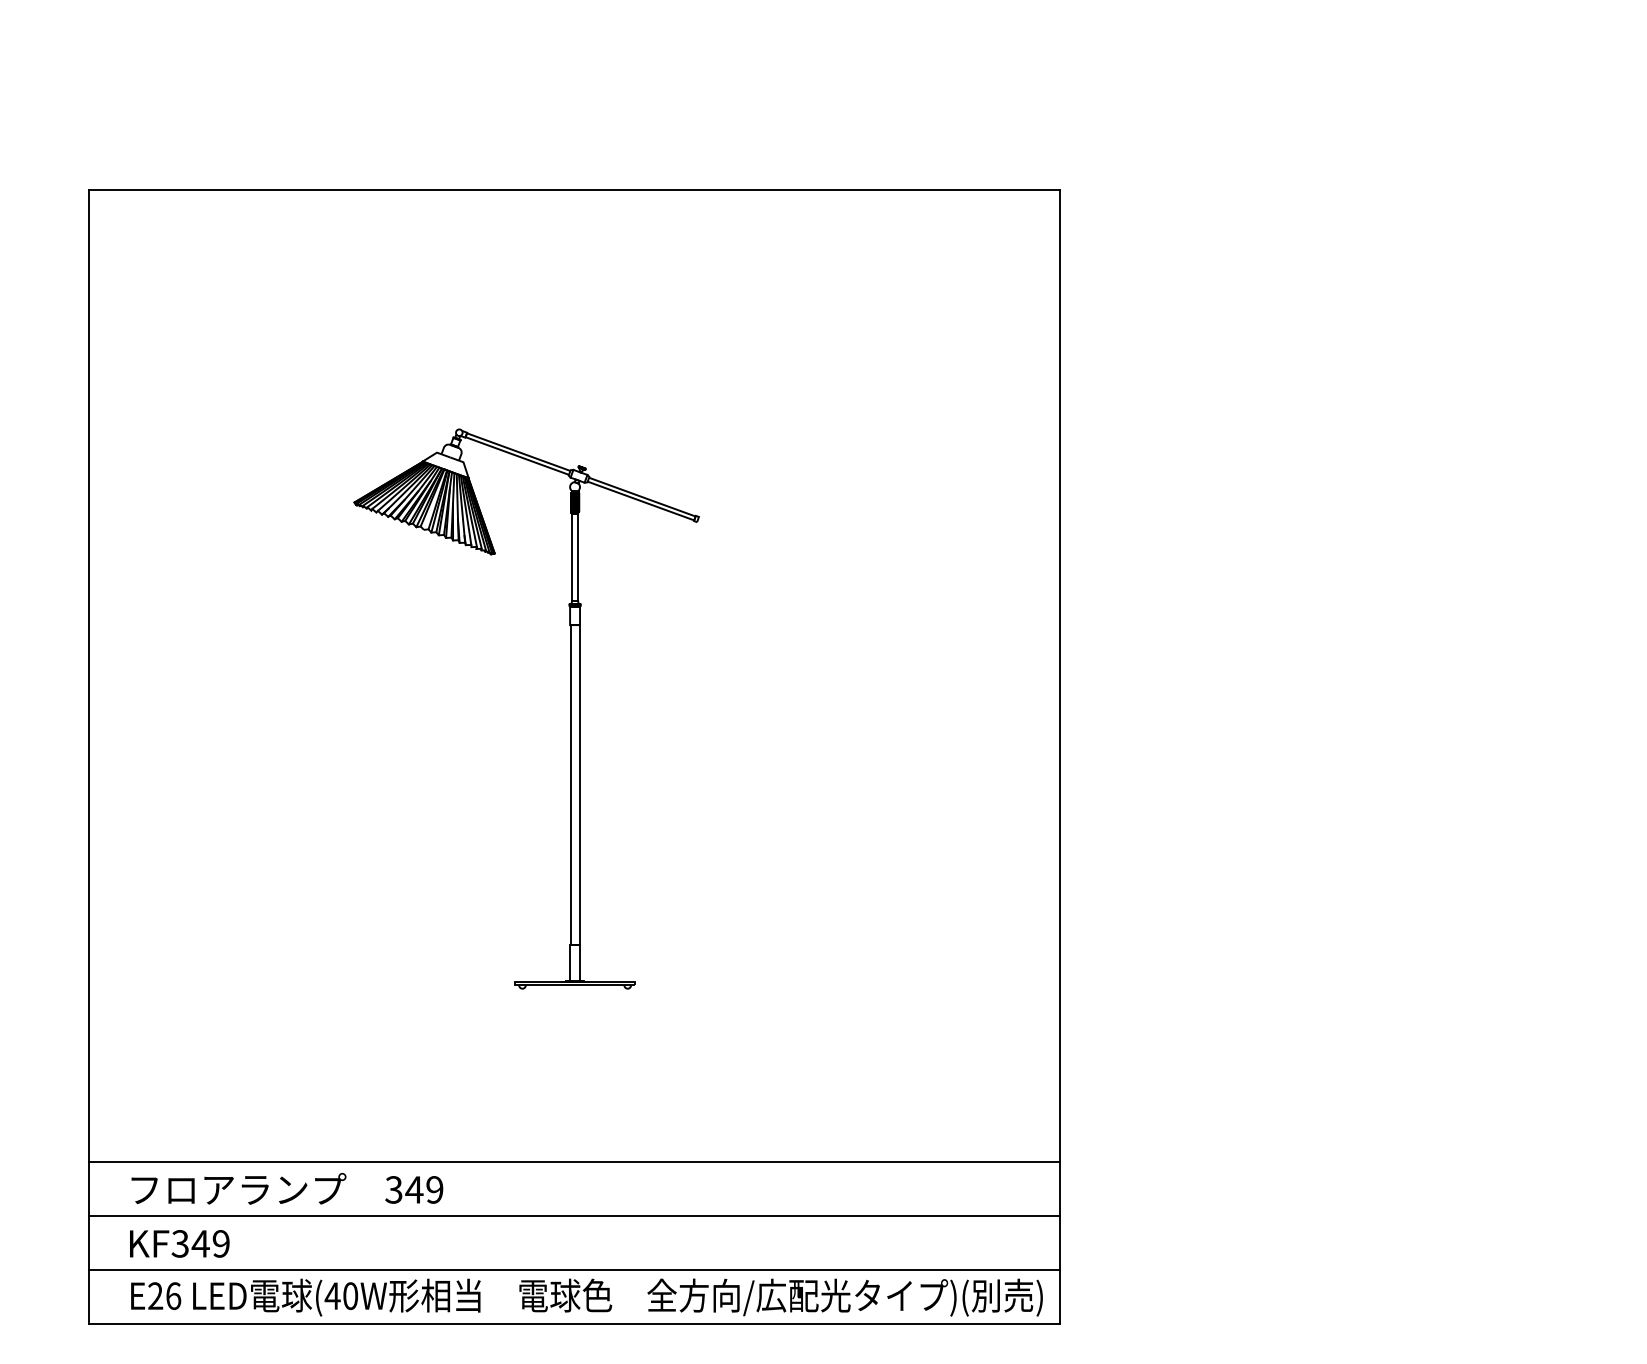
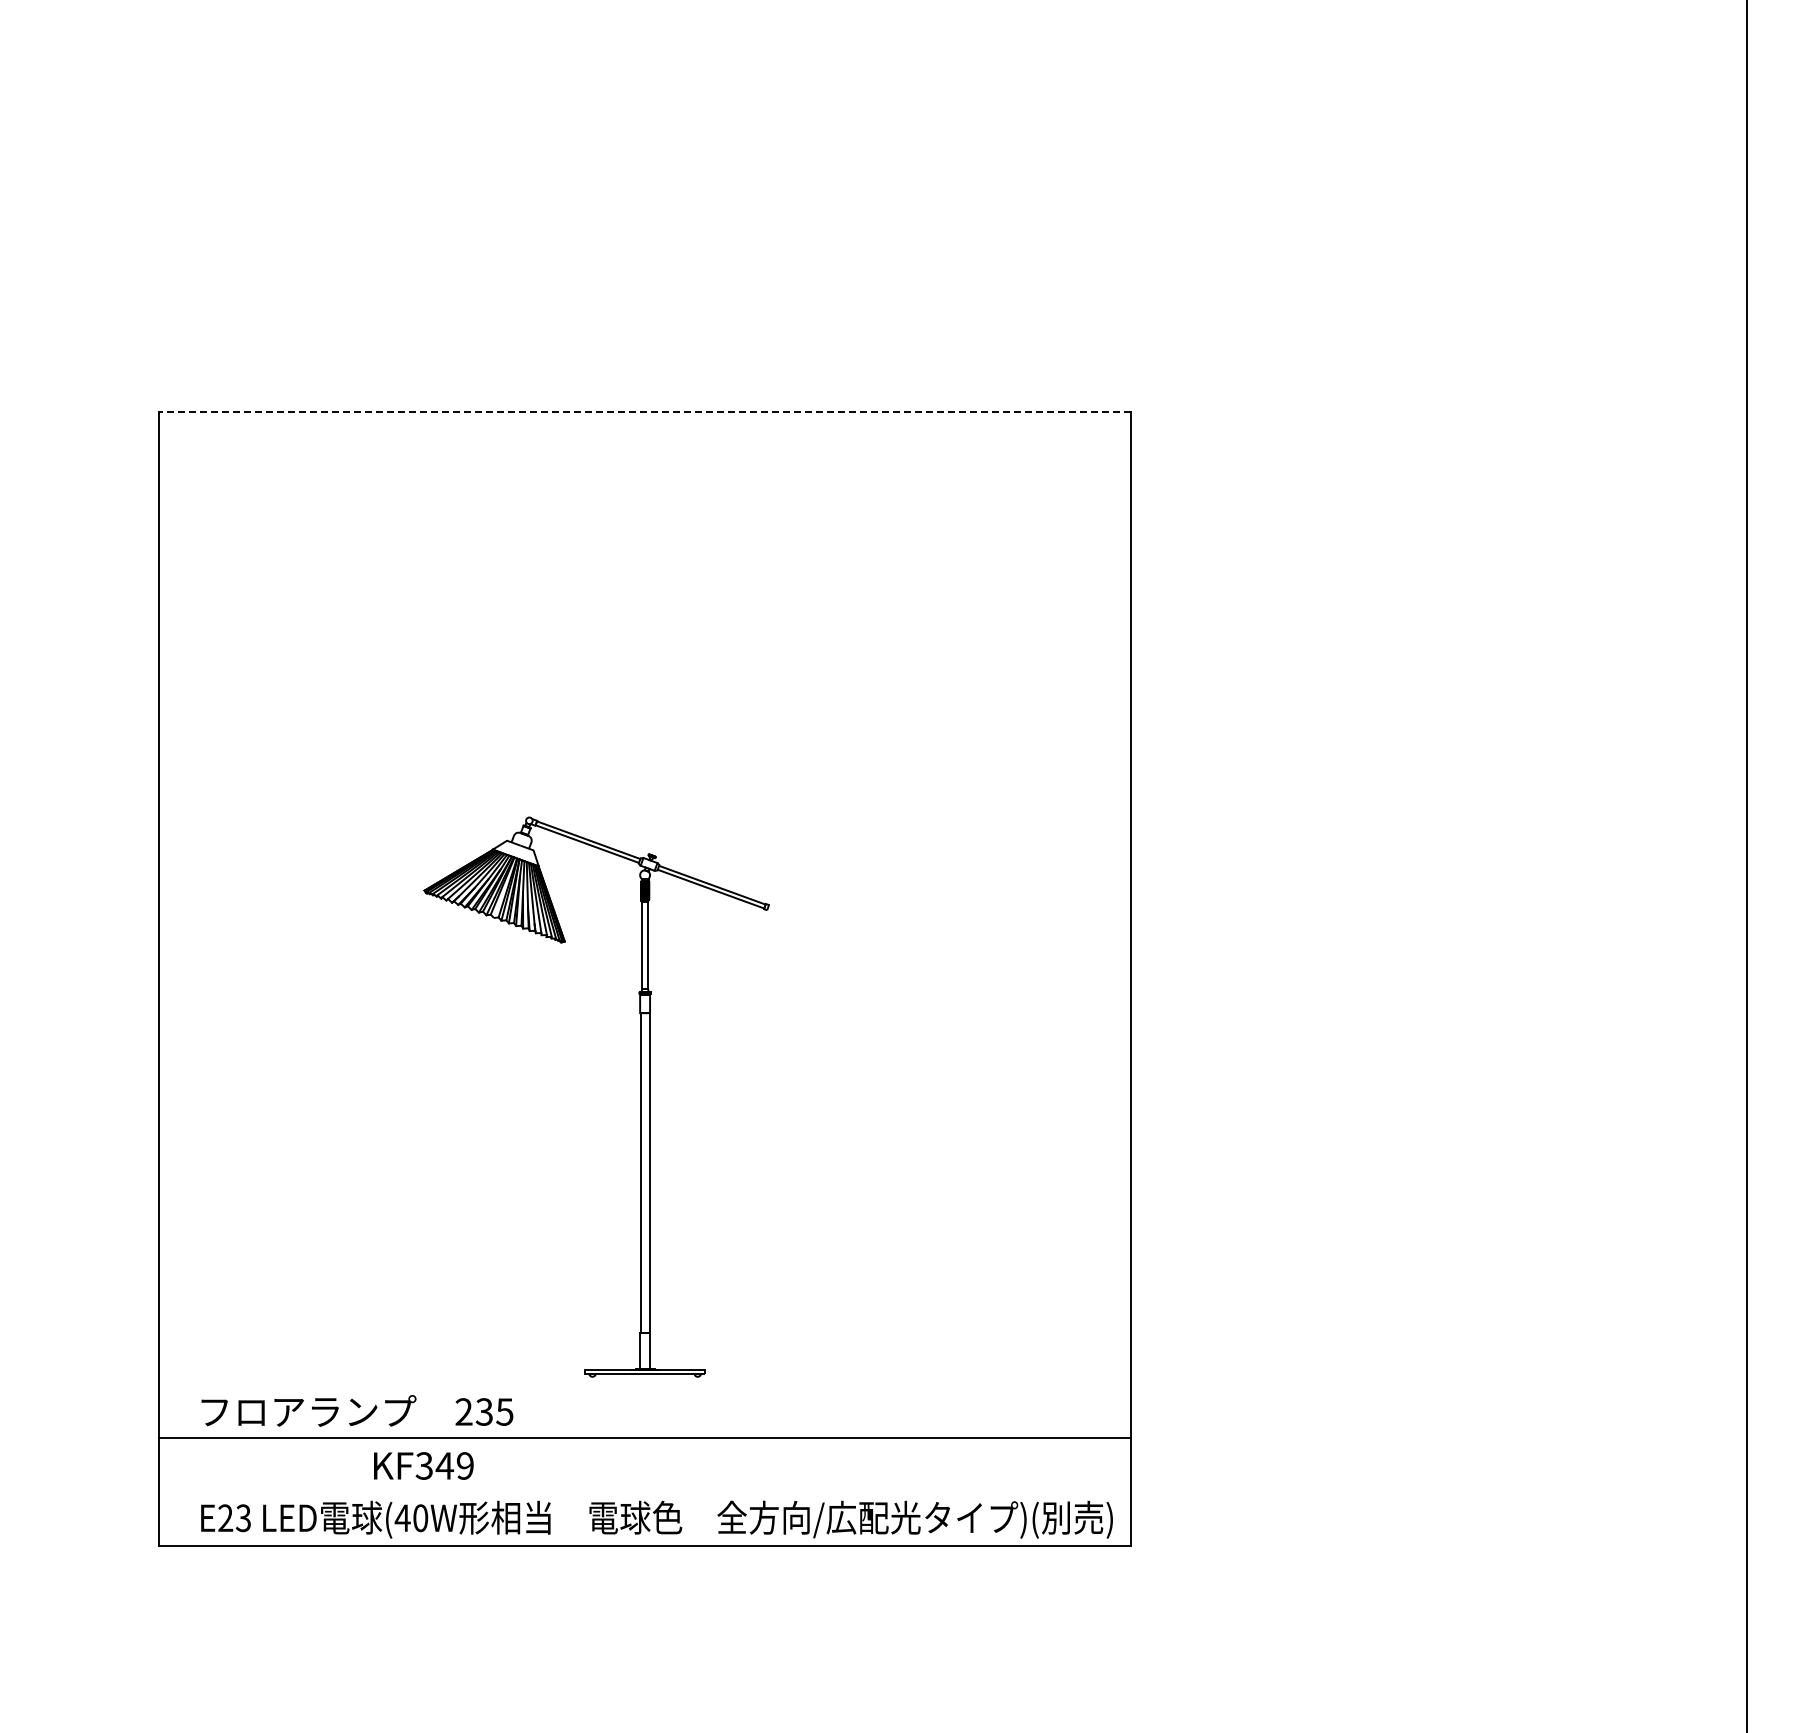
line: (574, 190) -> (644, 412), solid -> dashed
part: (570, 708) -> (640, 1096), moved
line: (574, 1161) -> (644, 1383), removed
text: (414, 1189) -> (484, 1411), 349 -> 235
text: (179, 1243) -> (423, 1465), moved
line: (574, 1269) -> (644, 1491), removed
text: (173, 1296) -> (243, 1518), E26 -> E23

